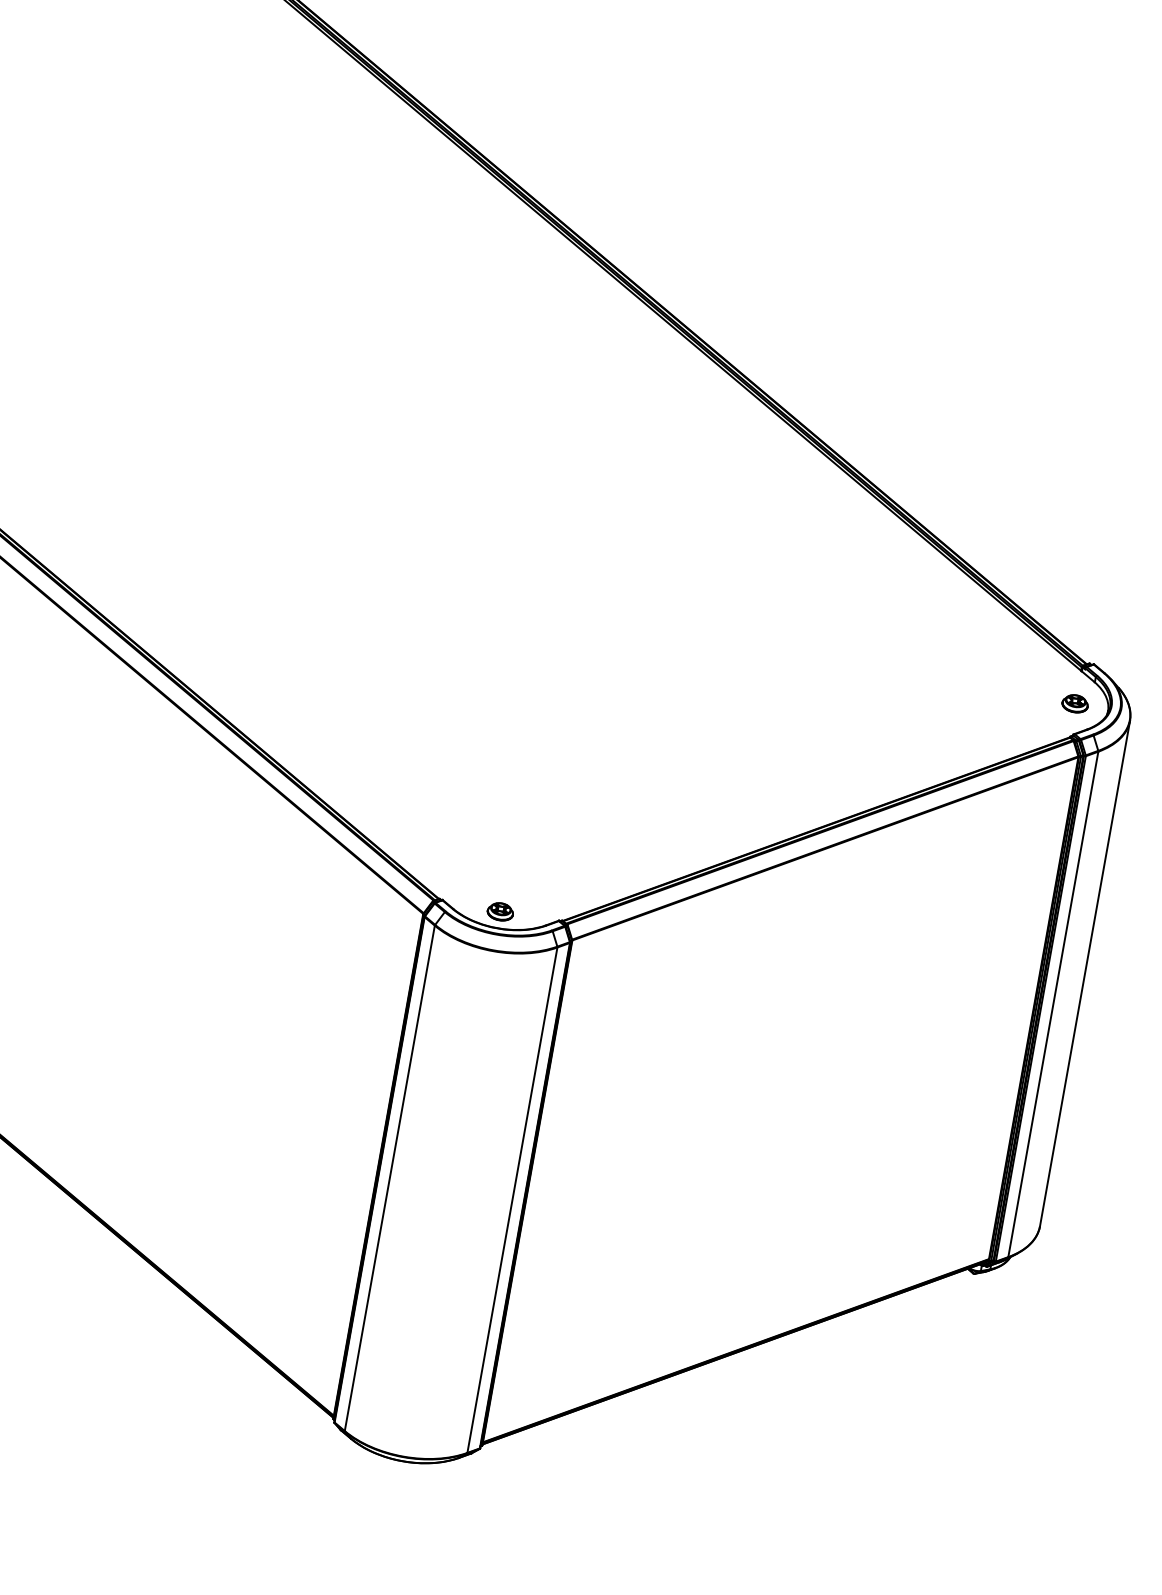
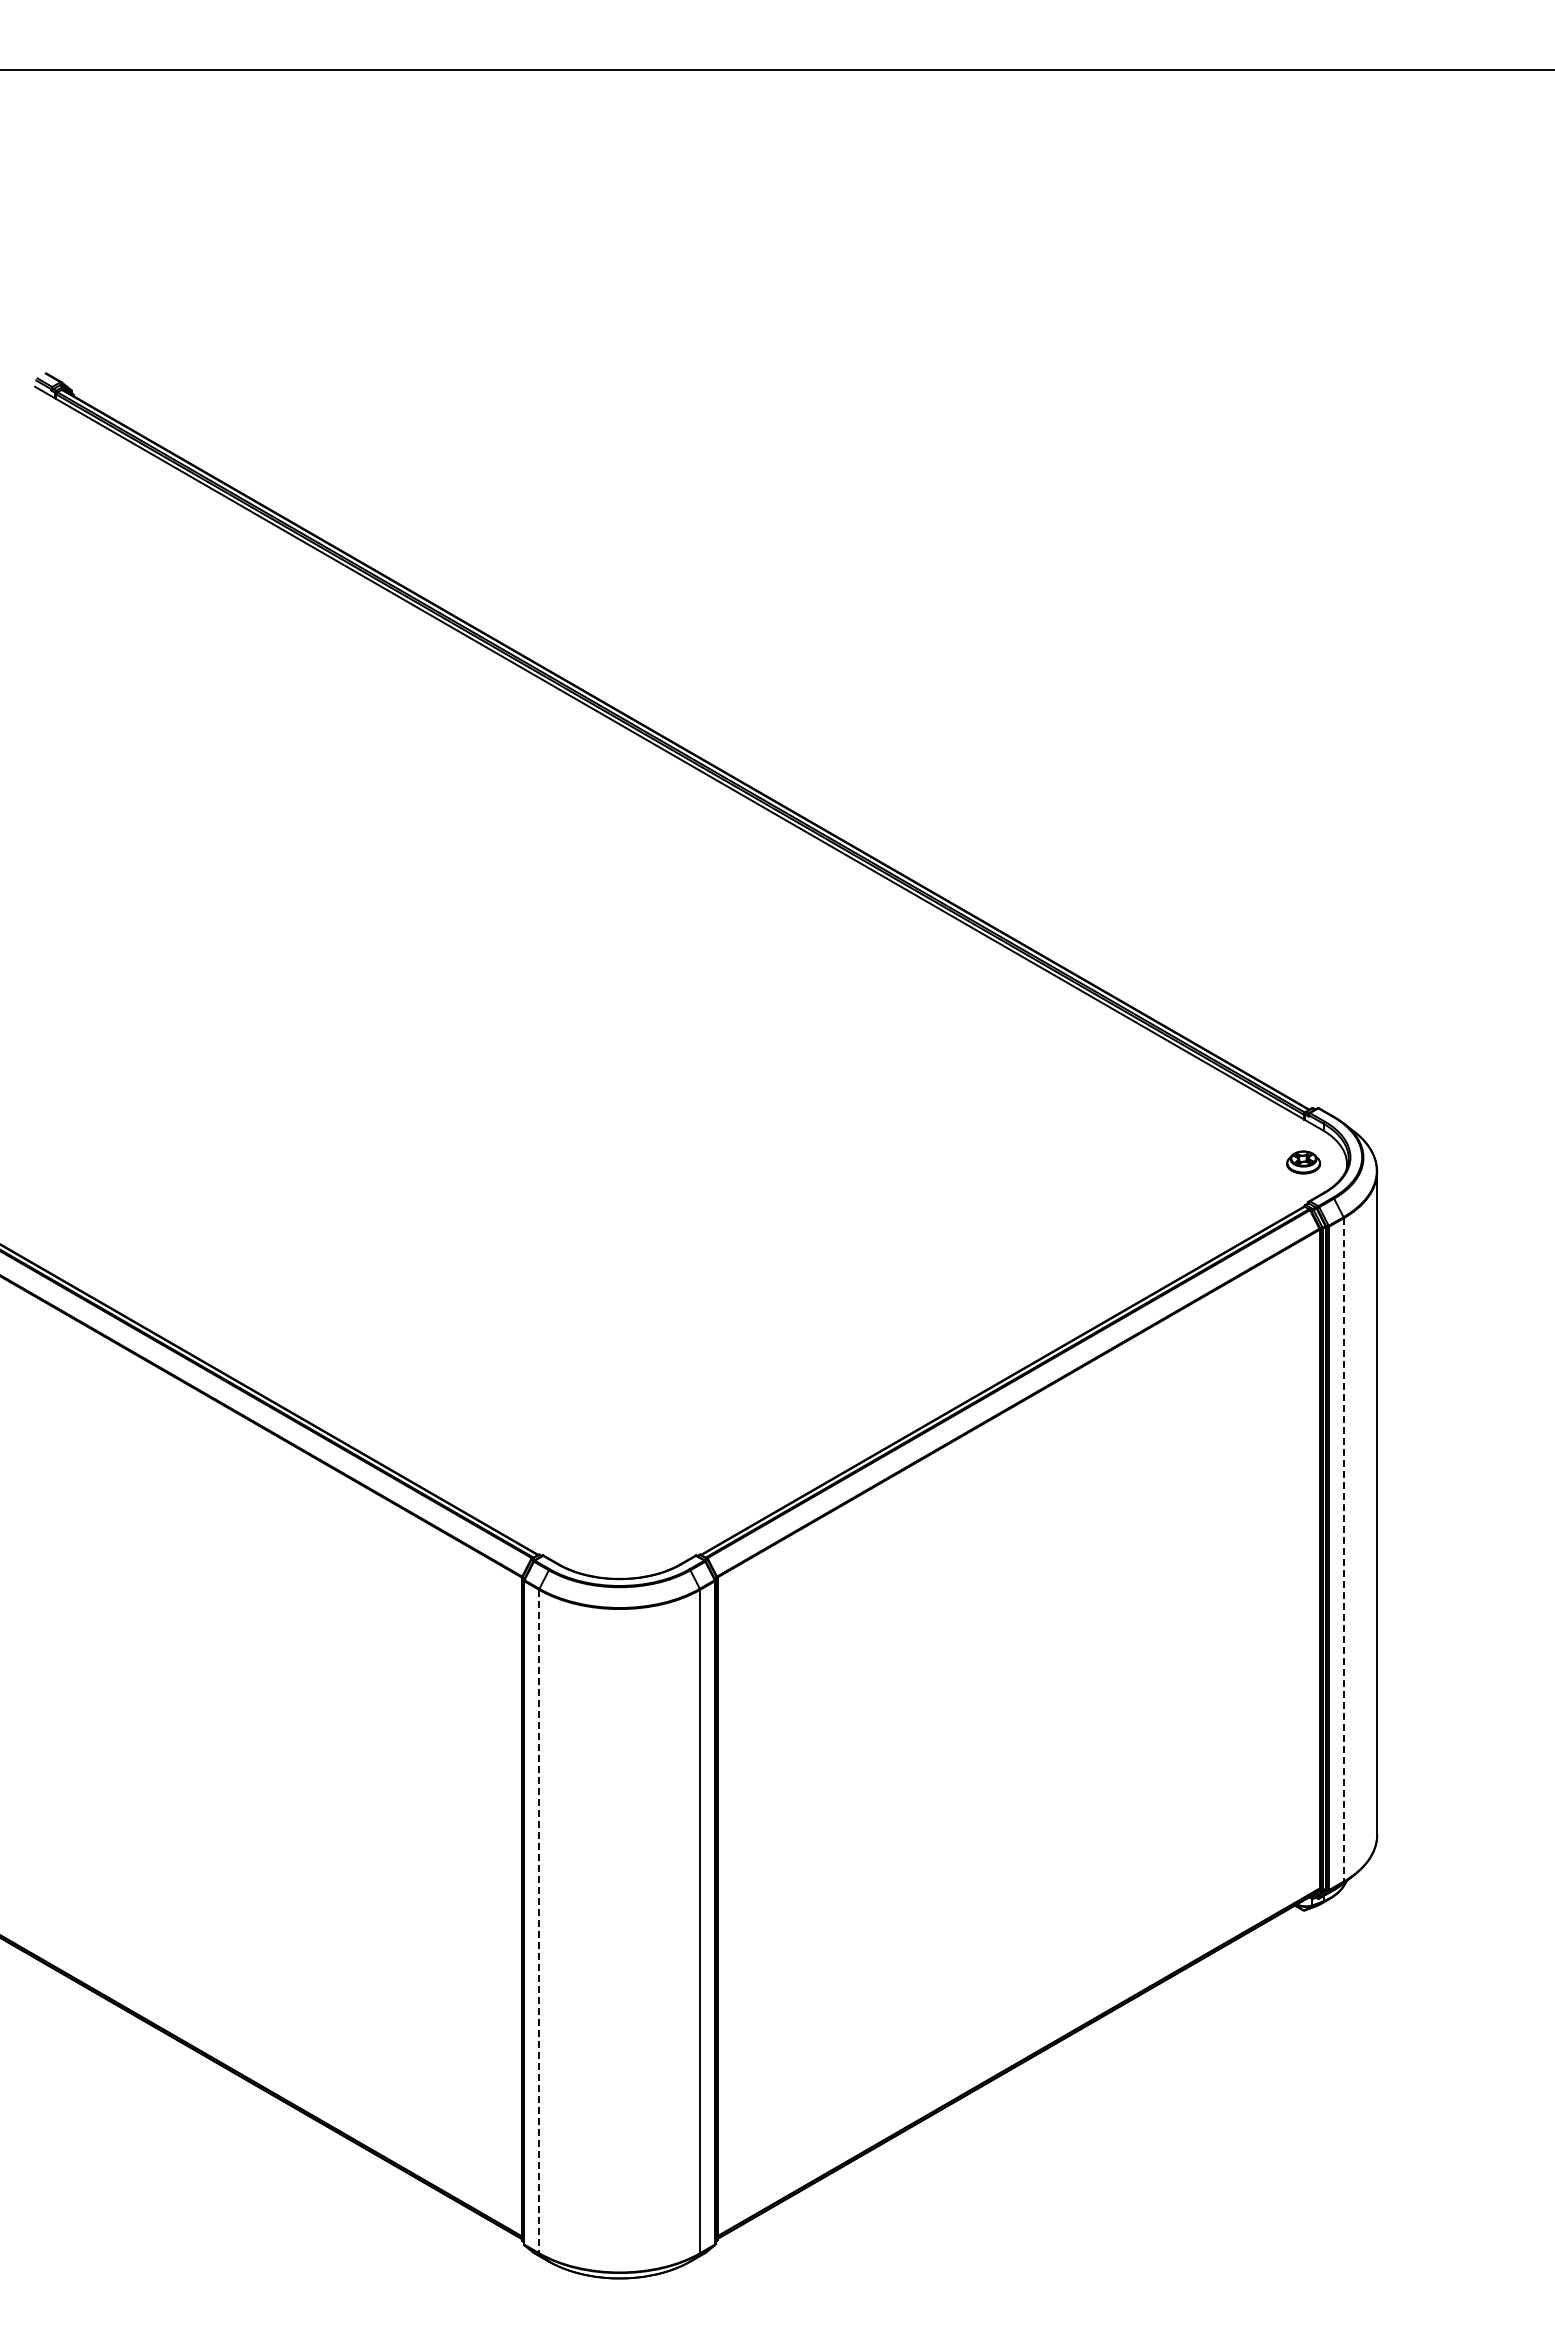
part: (500, 911) -> (619, 1557), removed
line: (1053, 1004) -> (1343, 1549), solid -> dashed
line: (390, 1178) -> (539, 1921), solid -> dashed

